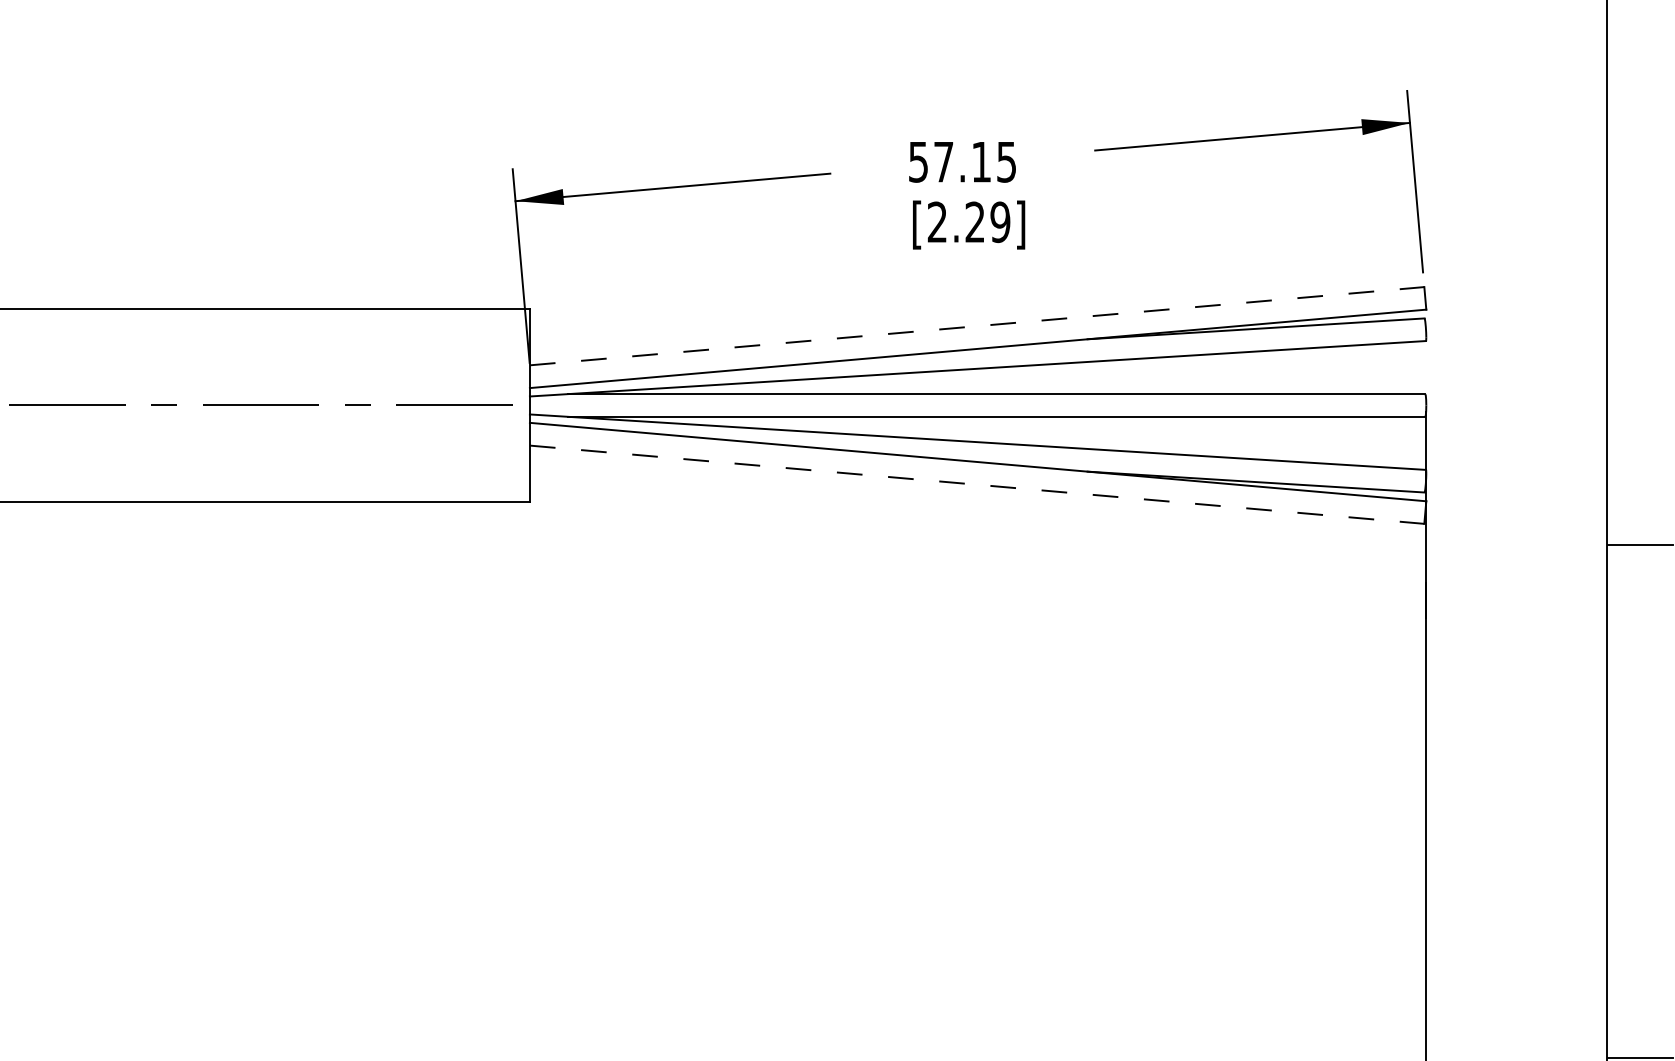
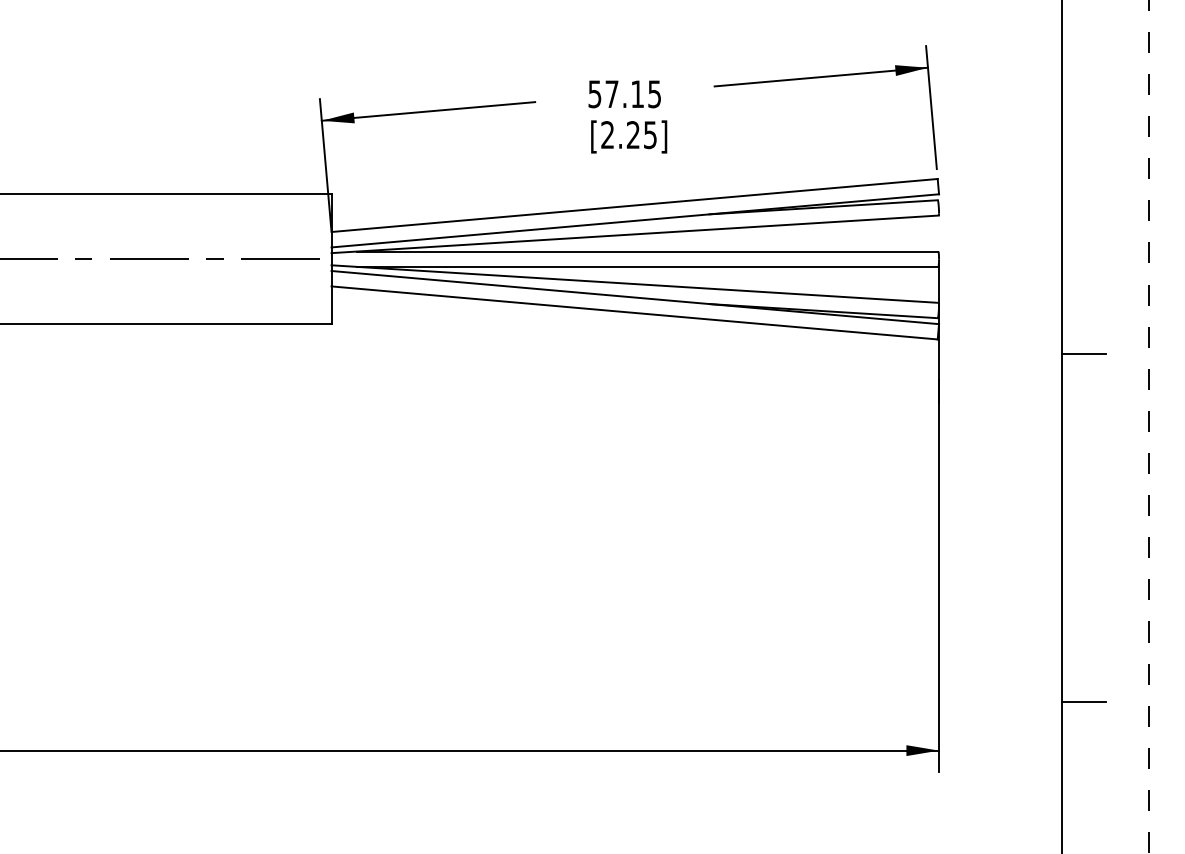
text: (1000, 221) -> (650, 134), [2.29] -> [2.25]
line: (978, 326) -> (635, 205), dashed -> solid
line: (978, 484) -> (635, 312), dashed -> solid

